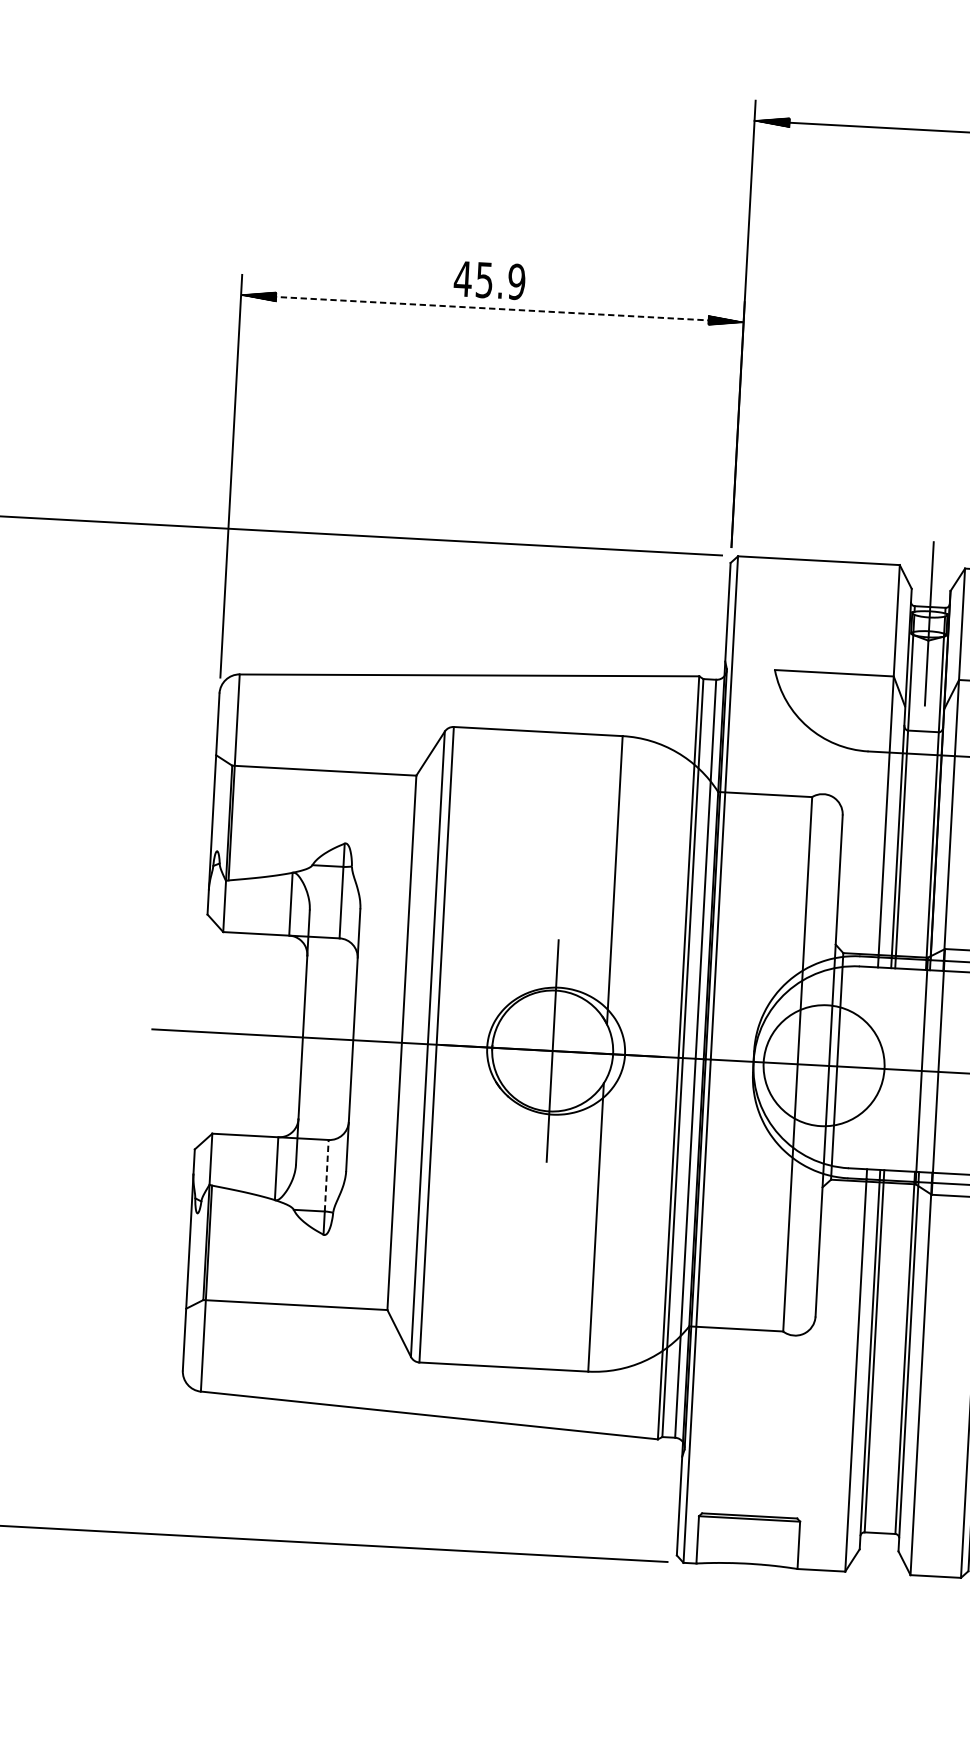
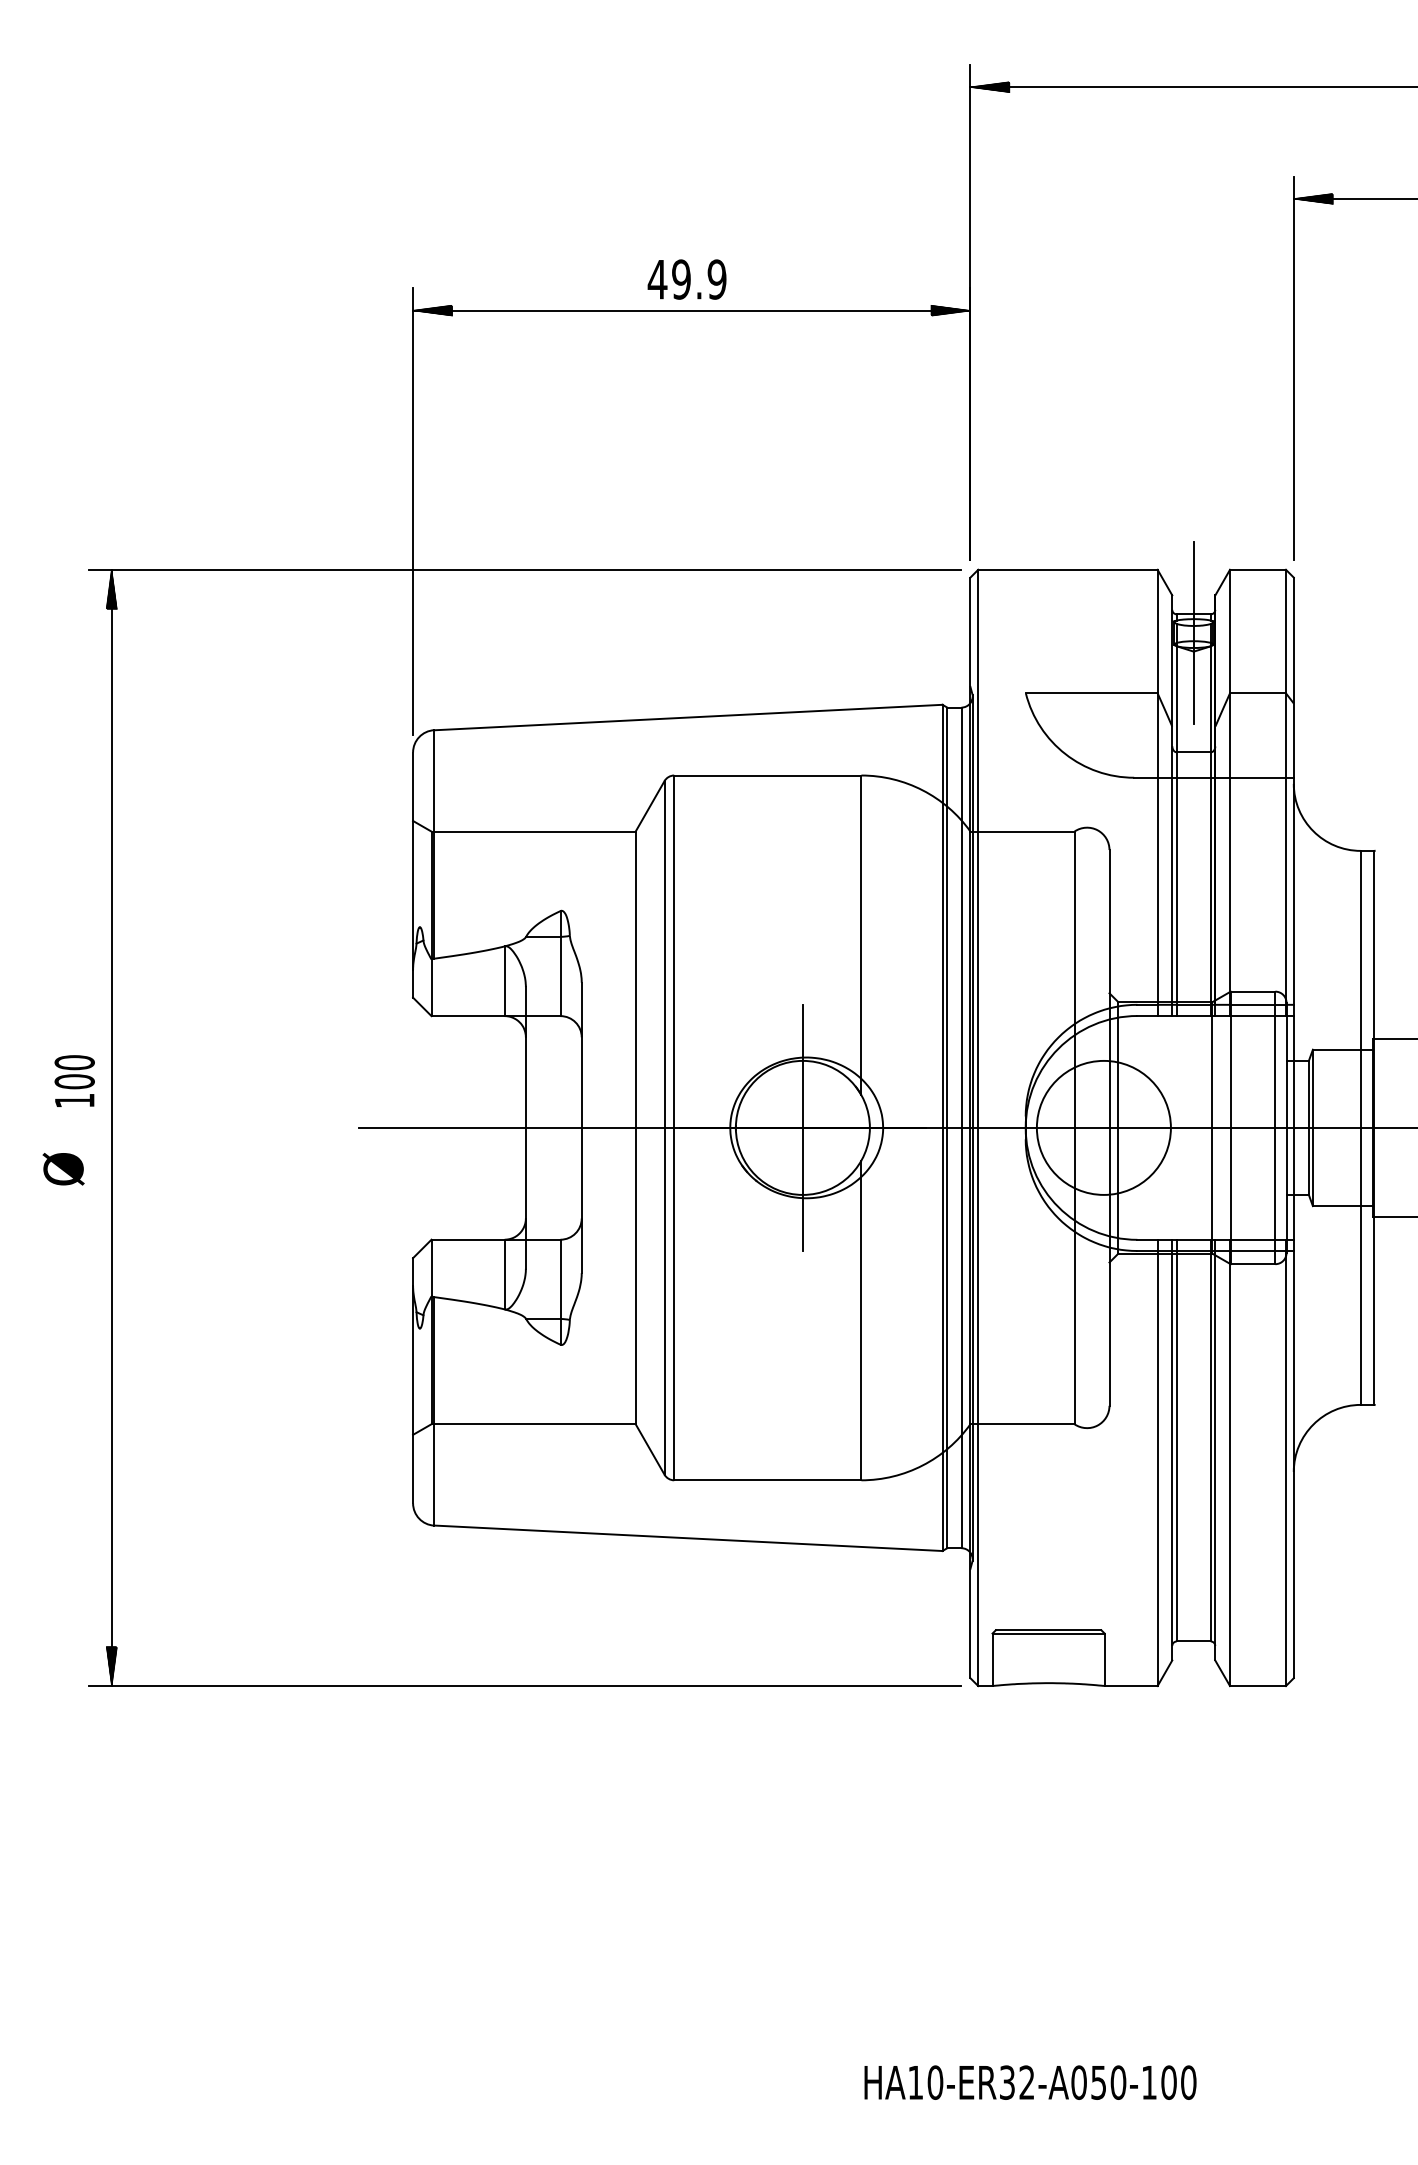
text: (484, 280) -> (681, 279), 45.9 -> 49.9
line: (492, 308) -> (691, 310), dashed -> solid
line: (326, 1175) -> (560, 1279), dashed -> solid

